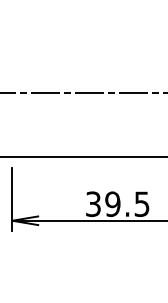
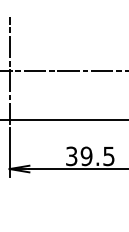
line: (12, 92) -> (9, 70), added

